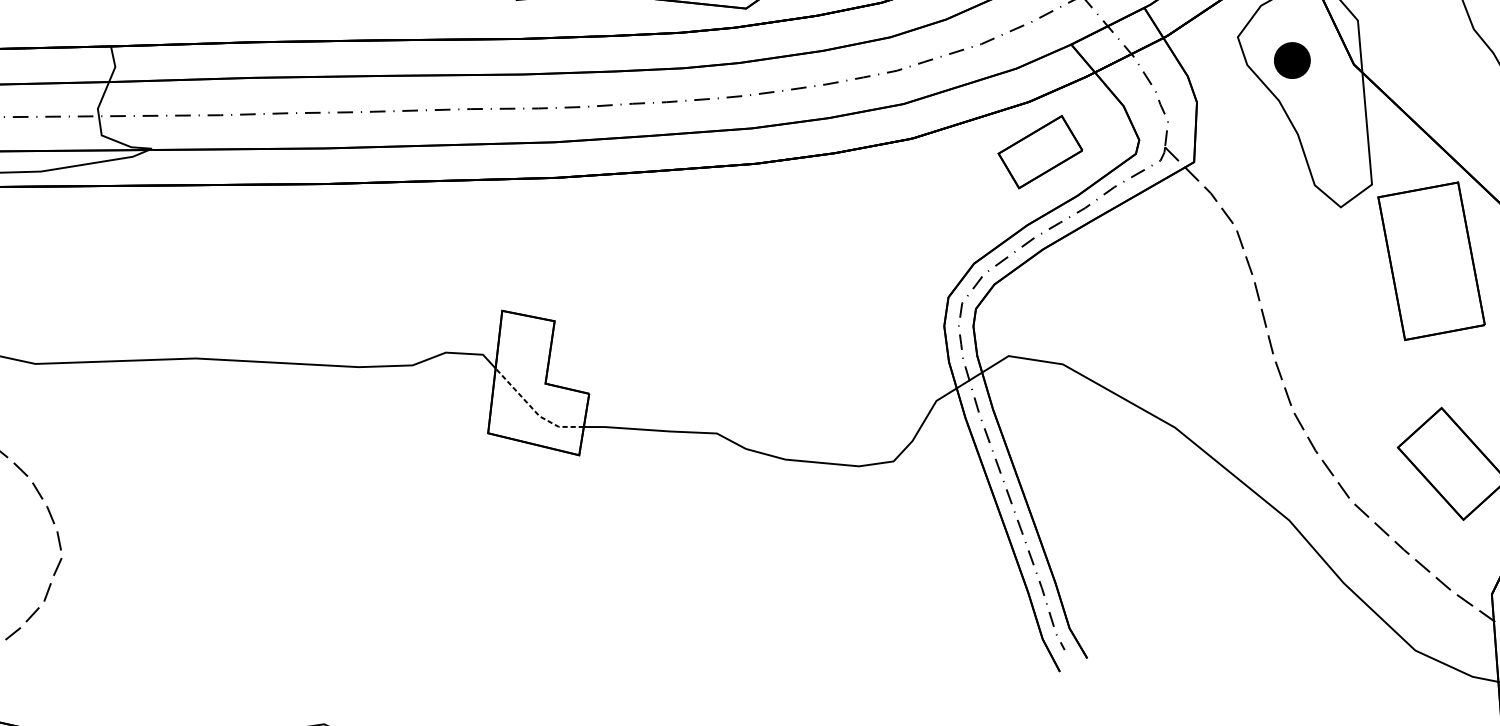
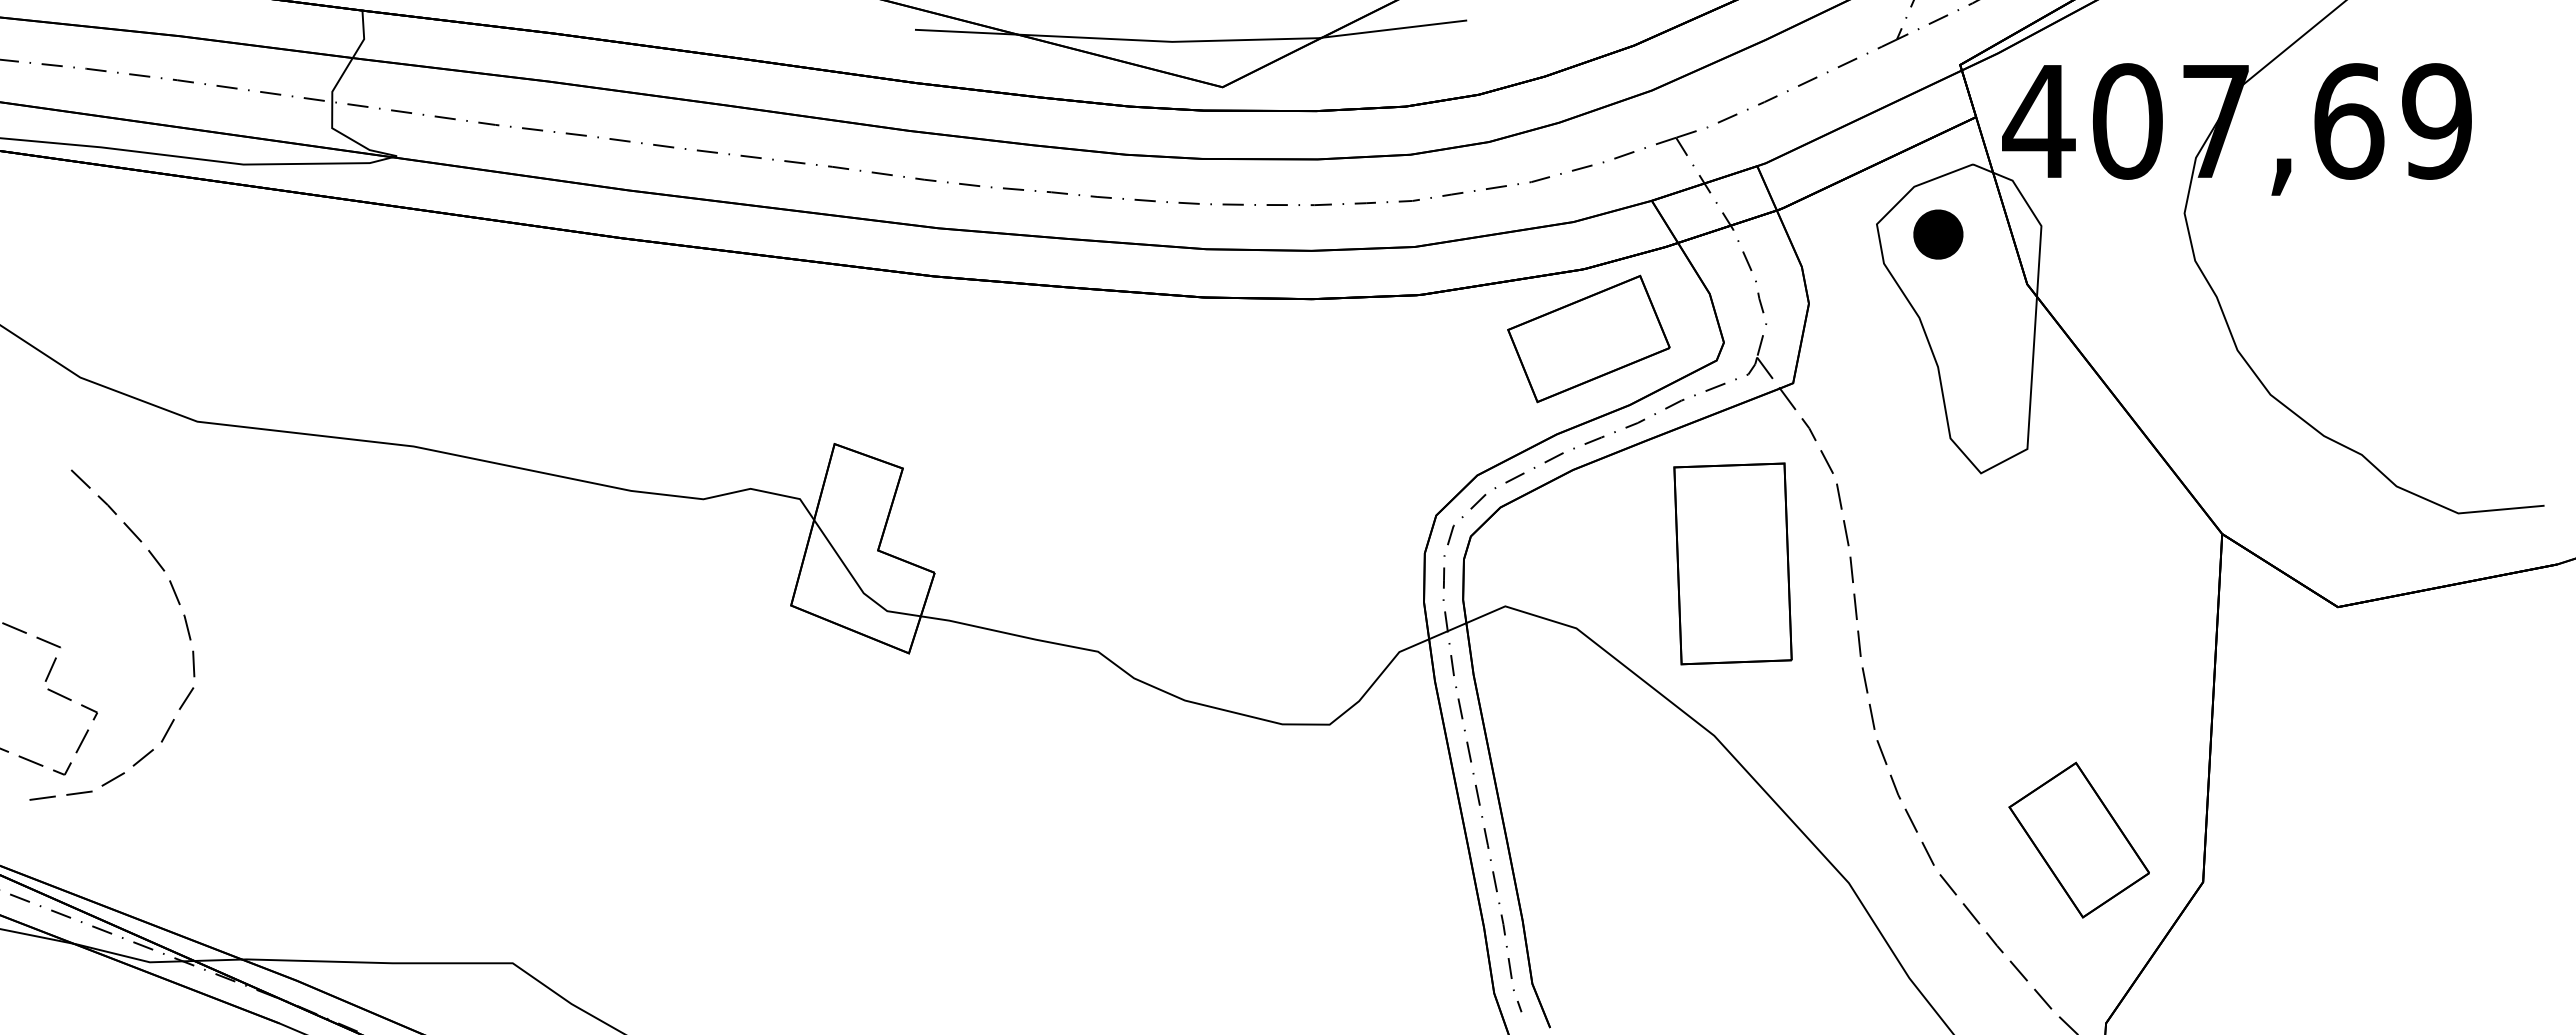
part: (1292, 60) -> (1938, 234), moved
part: (1040, 151) -> (1588, 338), size x1.43
part: (1431, 261) -> (1732, 563), moved
line: (534, 409) -> (857, 583), dashed -> solid

